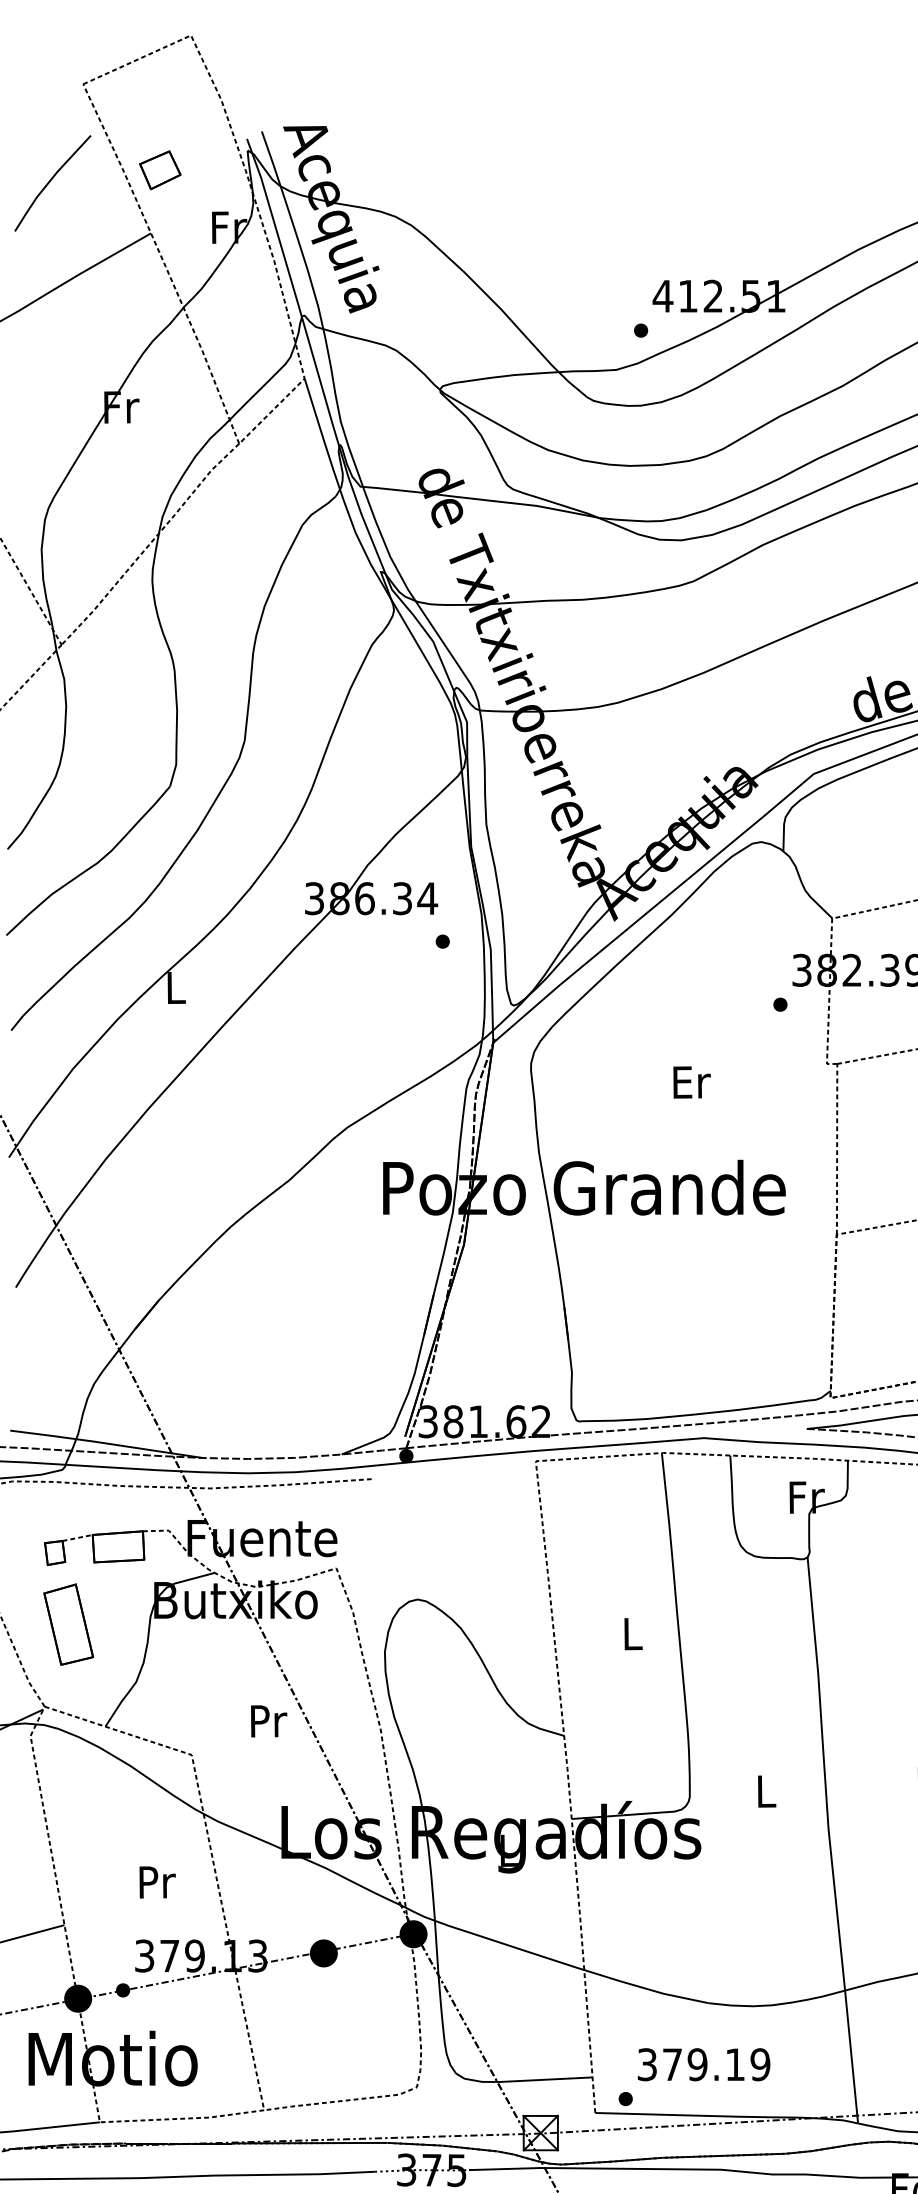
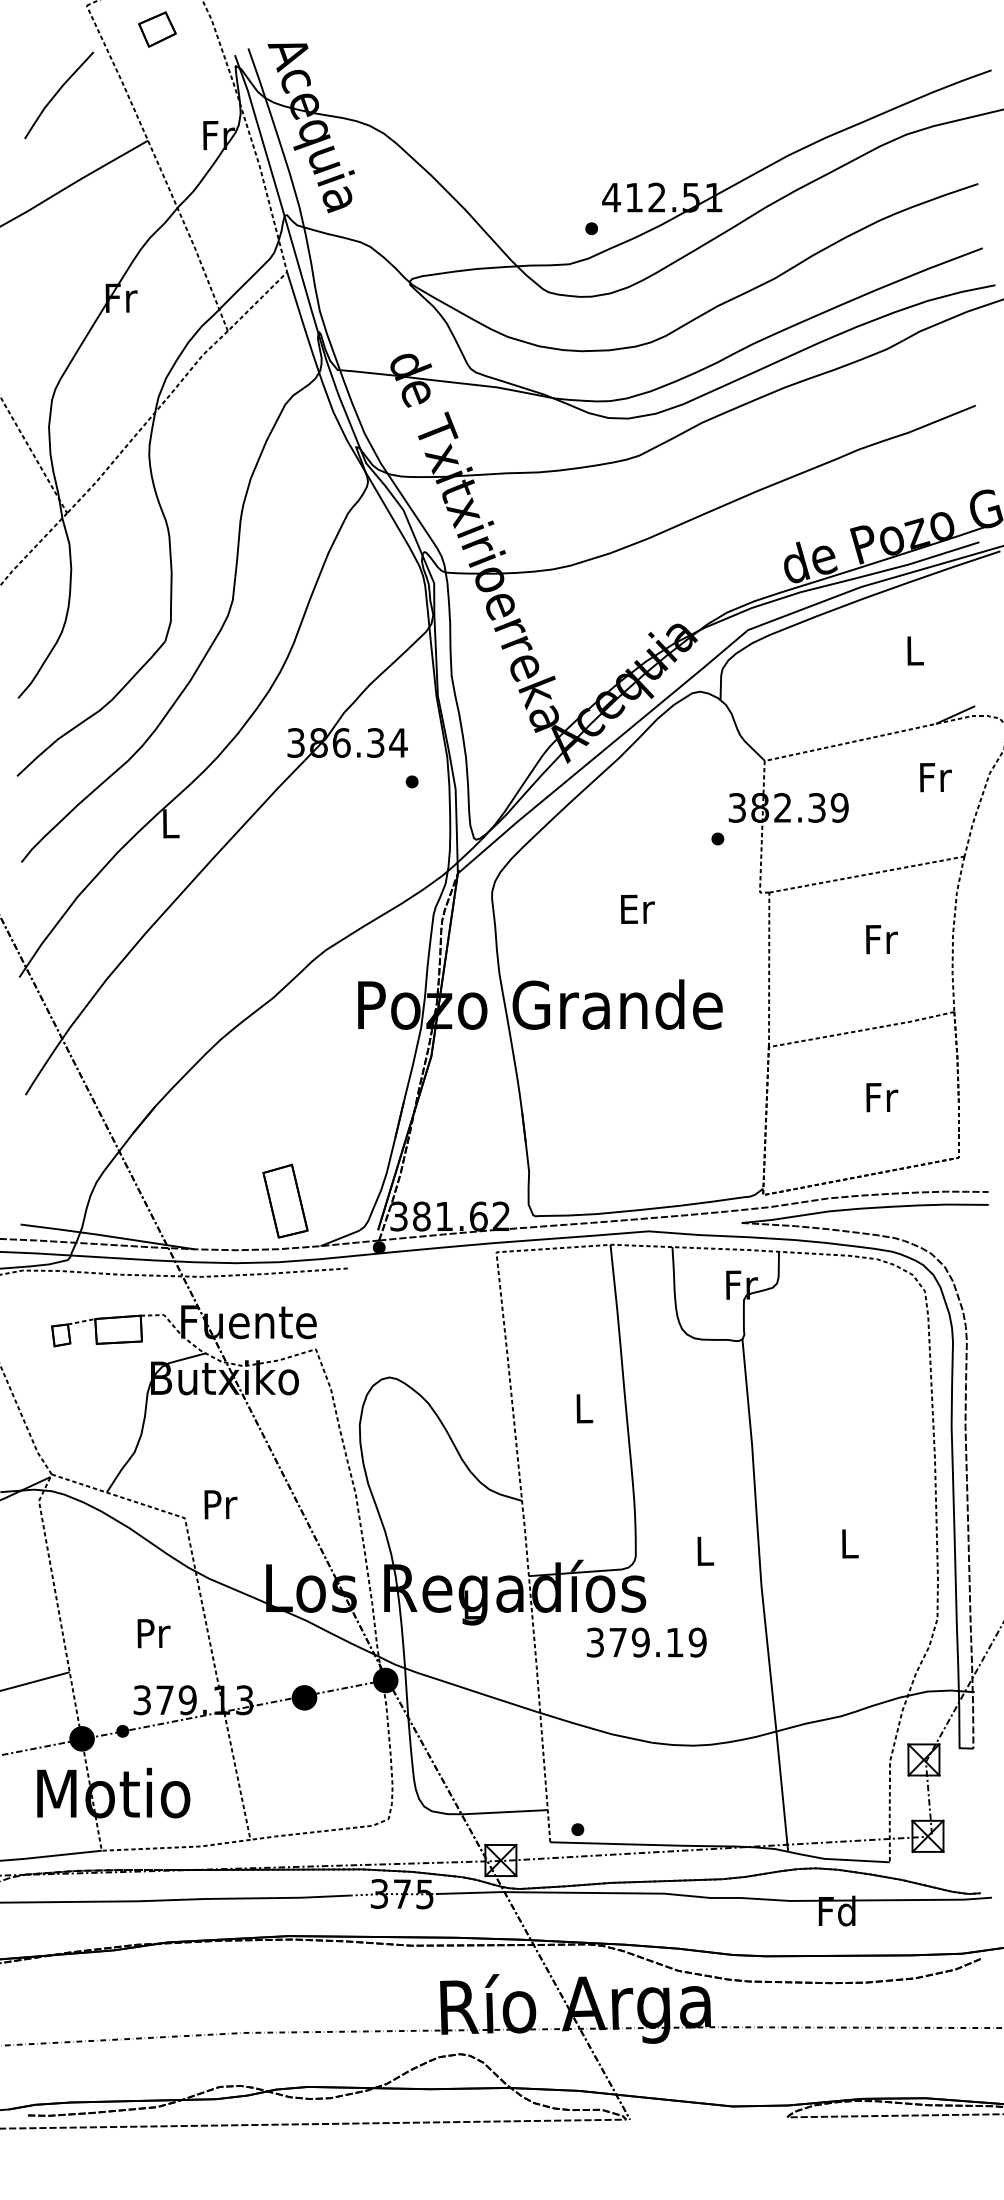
part: (160, 170) -> (157, 29), moved
part: (68, 1623) -> (285, 1200), moved
text: (268, 1721) -> (220, 1504), moved
text: (703, 2064) -> (646, 1642), moved

